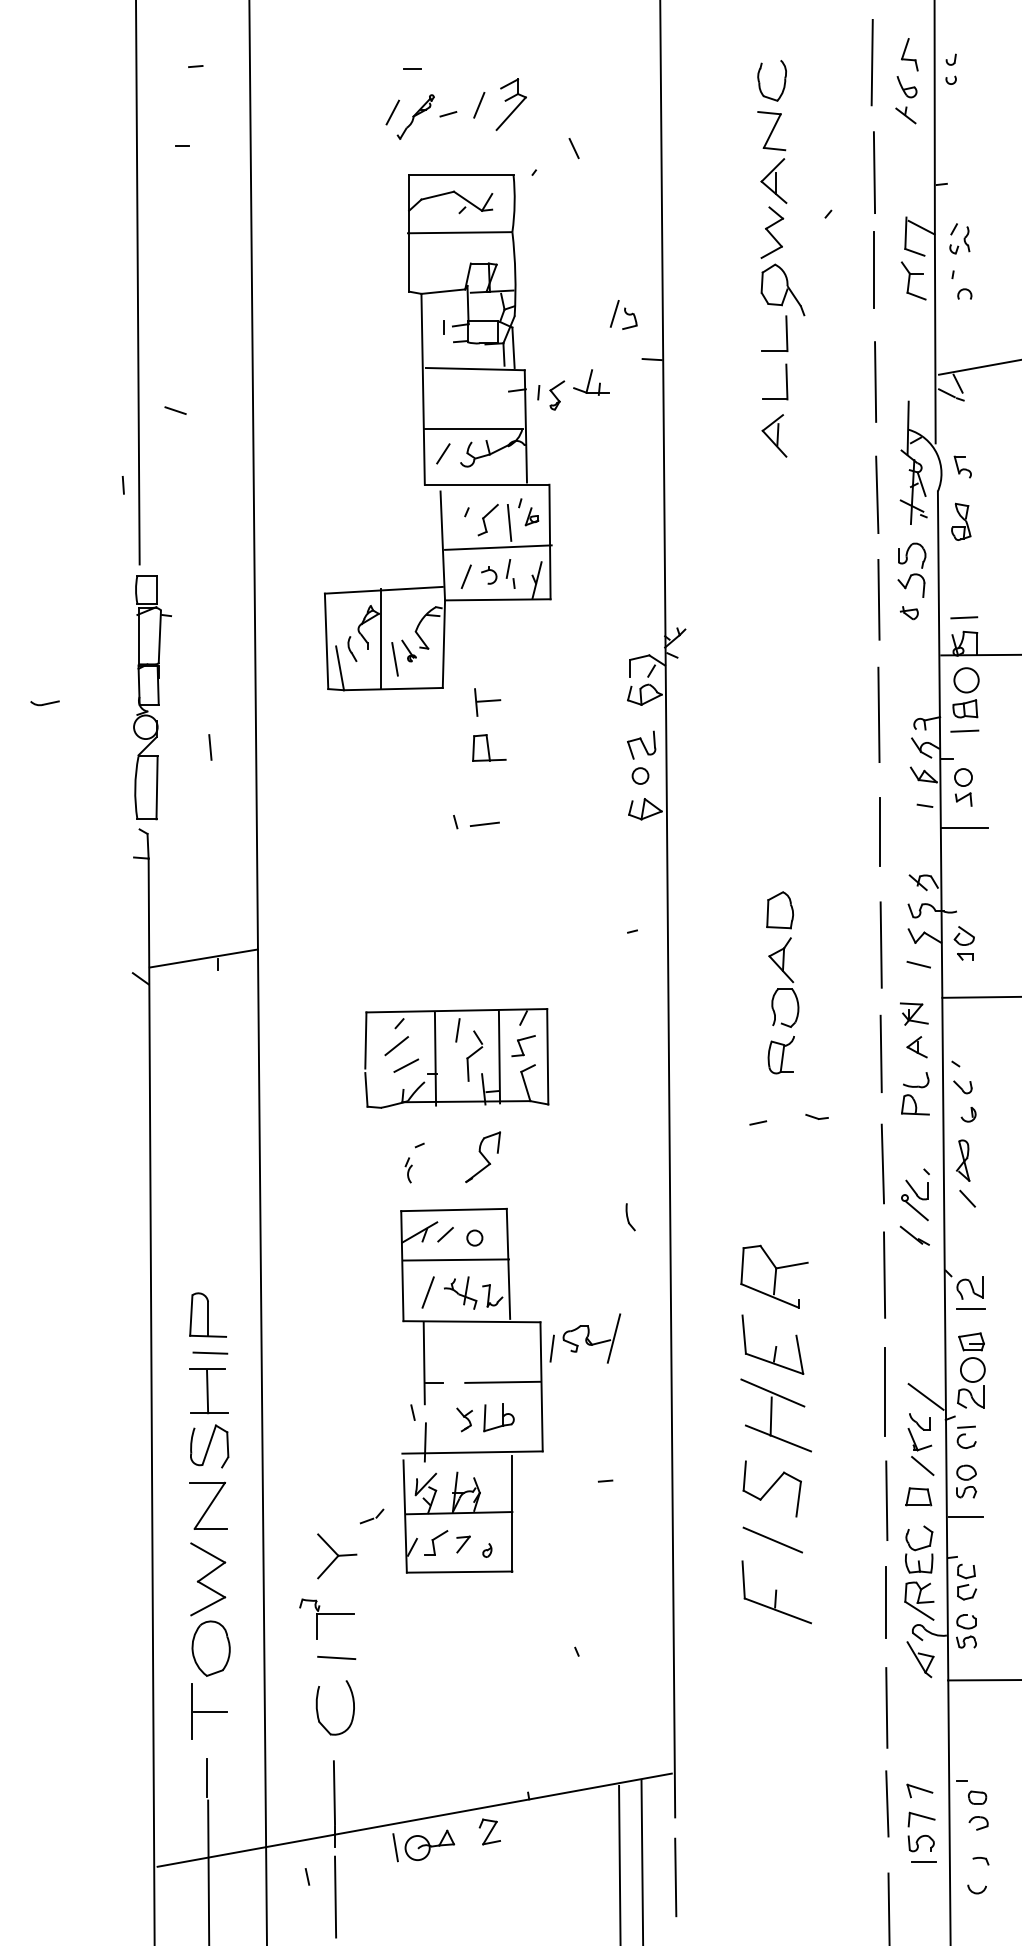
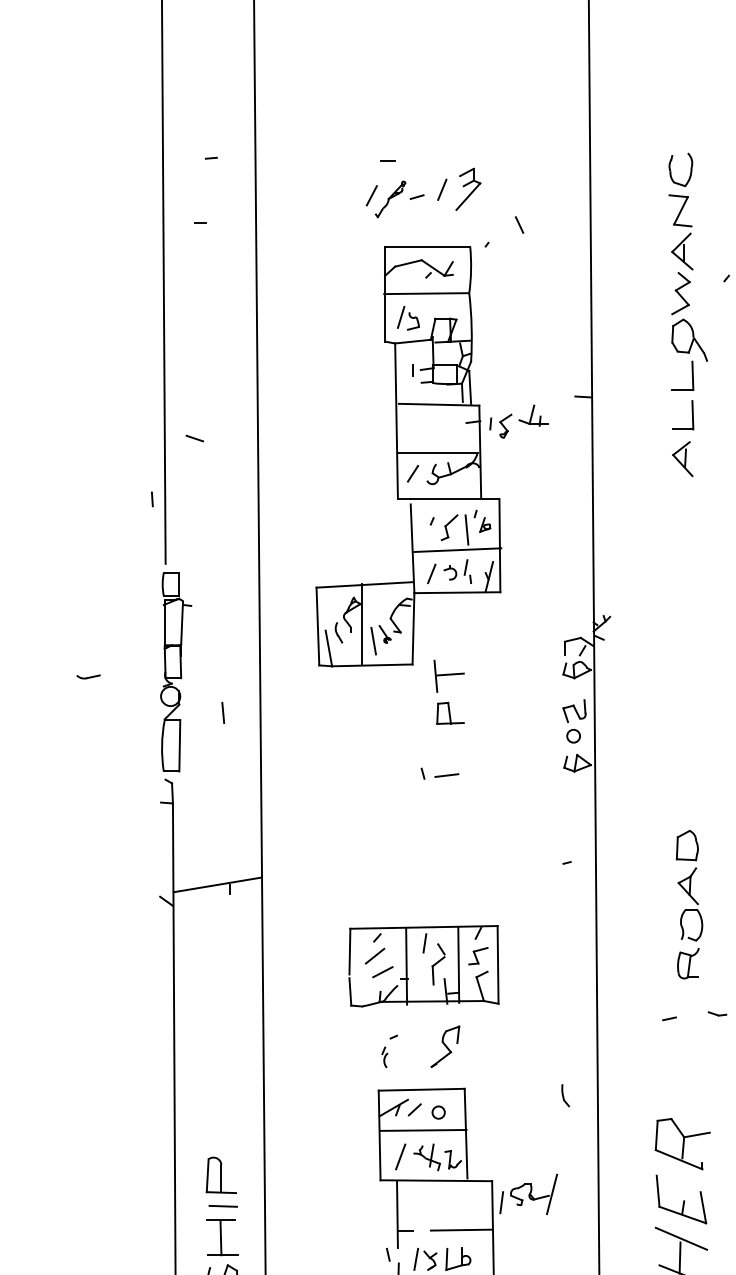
part: (623, 314) -> (408, 317), moved
part: (487, 702) -> (448, 676), size x1.43
line: (447, 1418) -> (416, 1259), added

